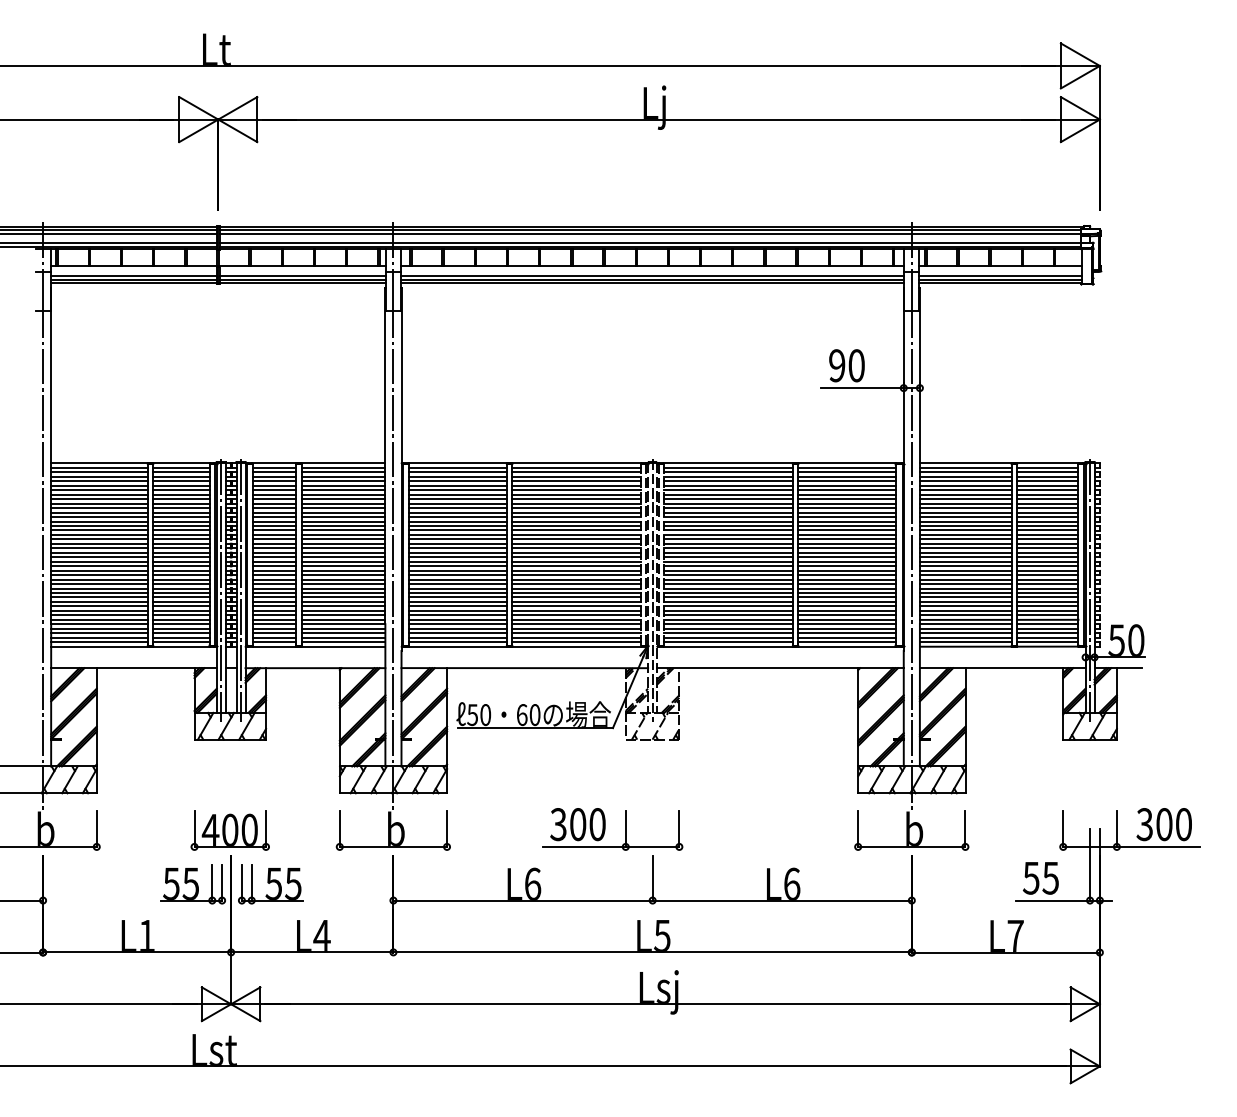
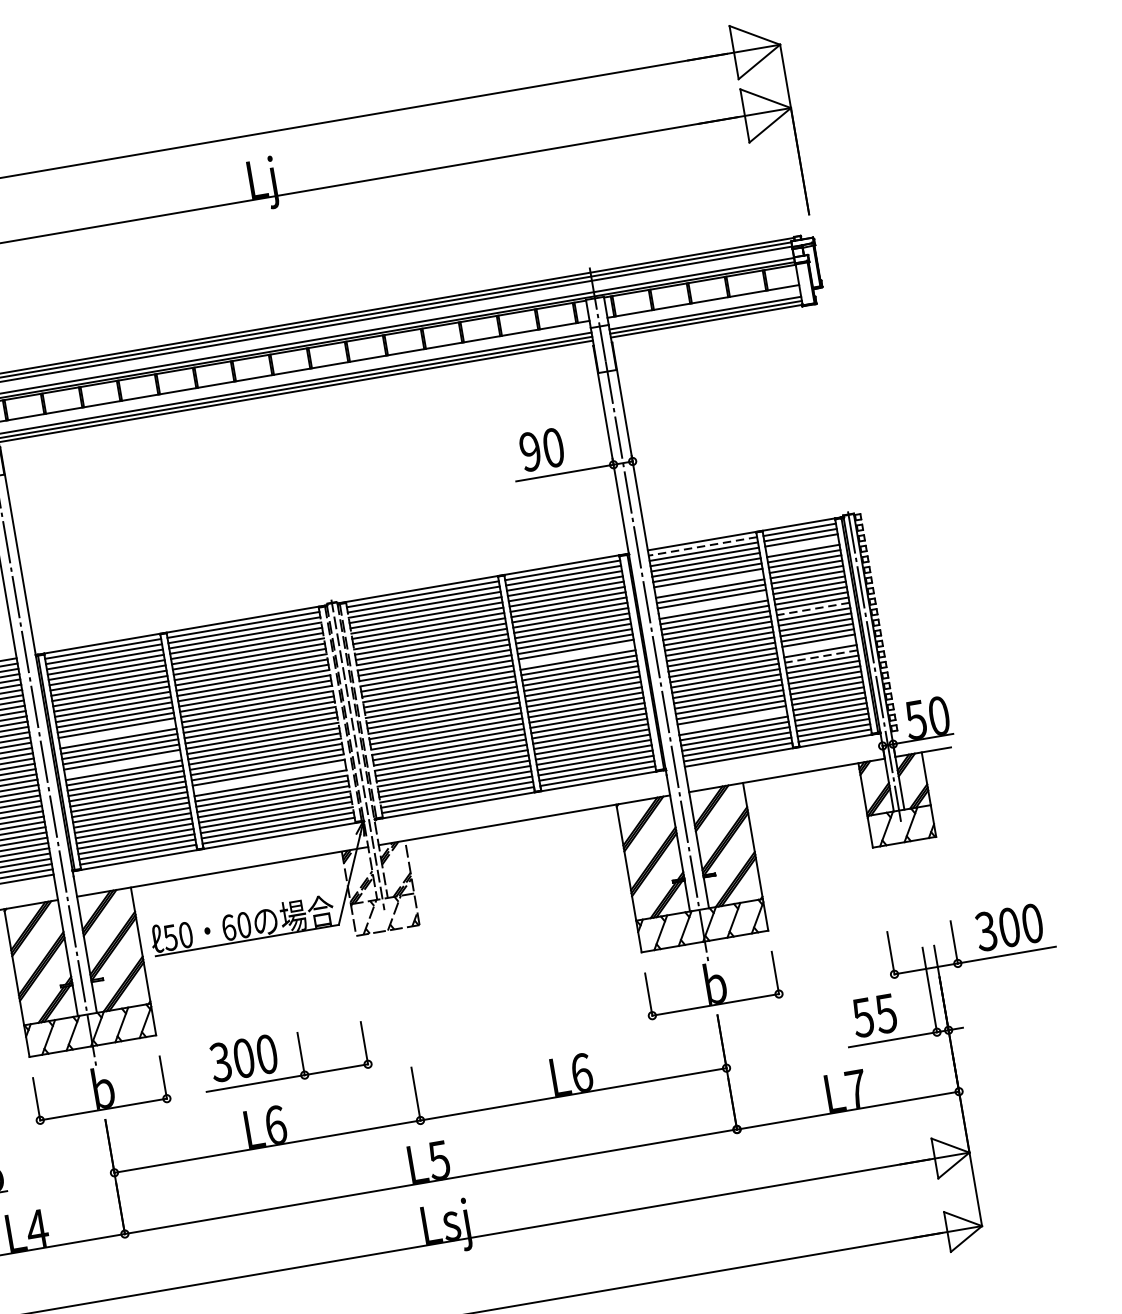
line: (965, 467) -> (702, 546), solid -> dashed
line: (1047, 481) -> (802, 545), removed
line: (965, 499) -> (708, 583), removed
line: (965, 517) -> (712, 605), removed
line: (1047, 534) -> (812, 608), solid -> dashed
line: (457, 539) -> (117, 733), removed
line: (846, 539) -> (576, 655), removed
line: (457, 566) -> (122, 765), removed
line: (1047, 566) -> (819, 646), removed
line: (1047, 575) -> (821, 656), solid -> dashed
line: (576, 597) -> (269, 778), removed
line: (965, 615) -> (732, 720), removed
part: (605, 829) -> (277, 1058), moved

